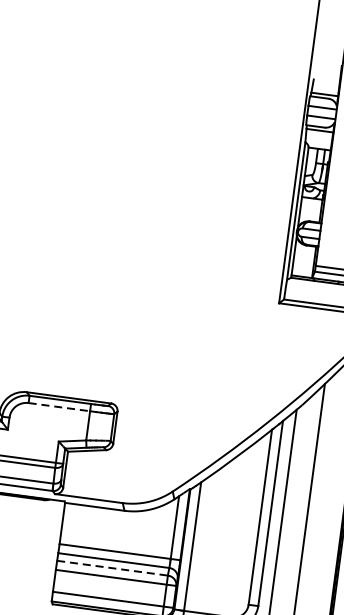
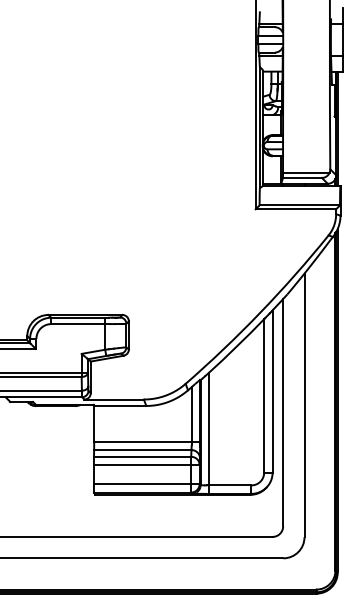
line: (59, 407) -> (78, 324), dashed -> solid
line: (112, 567) -> (142, 456), dashed -> solid

